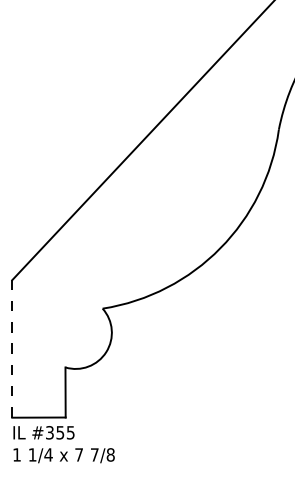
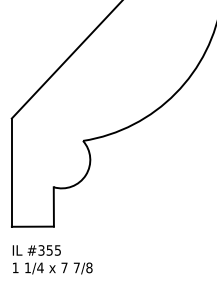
line: (12, 348) -> (12, 172), dashed -> solid
text: (63, 444) -> (52, 259), moved

